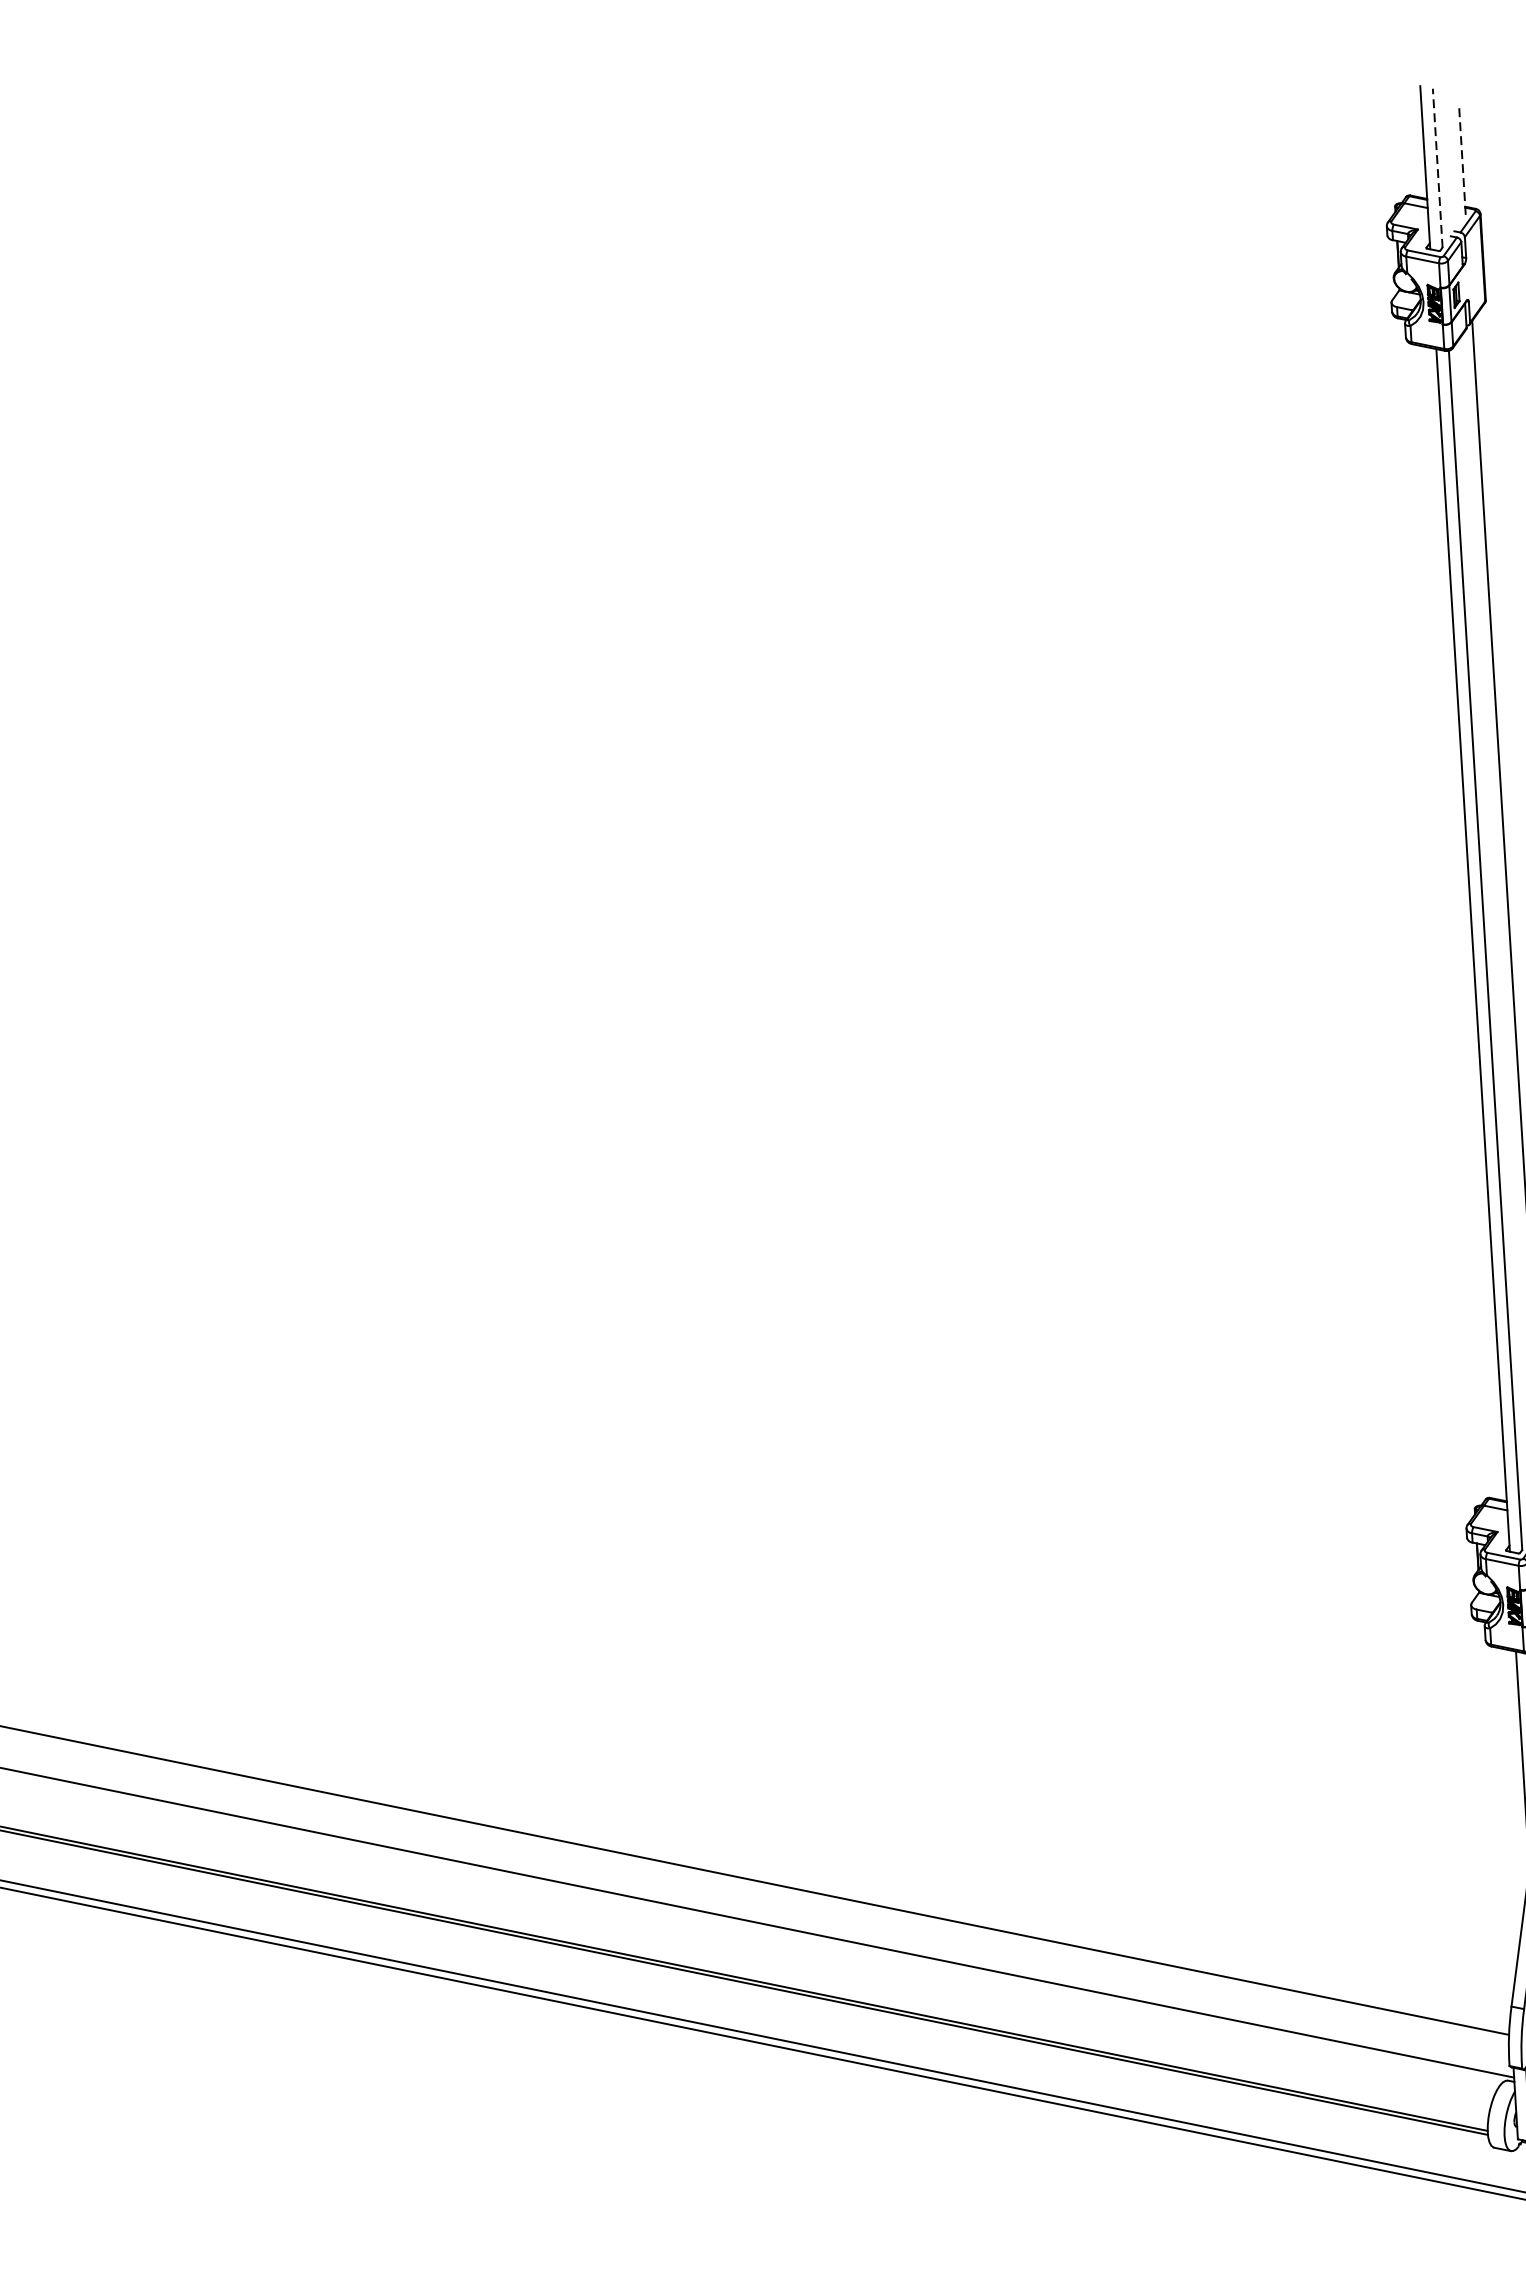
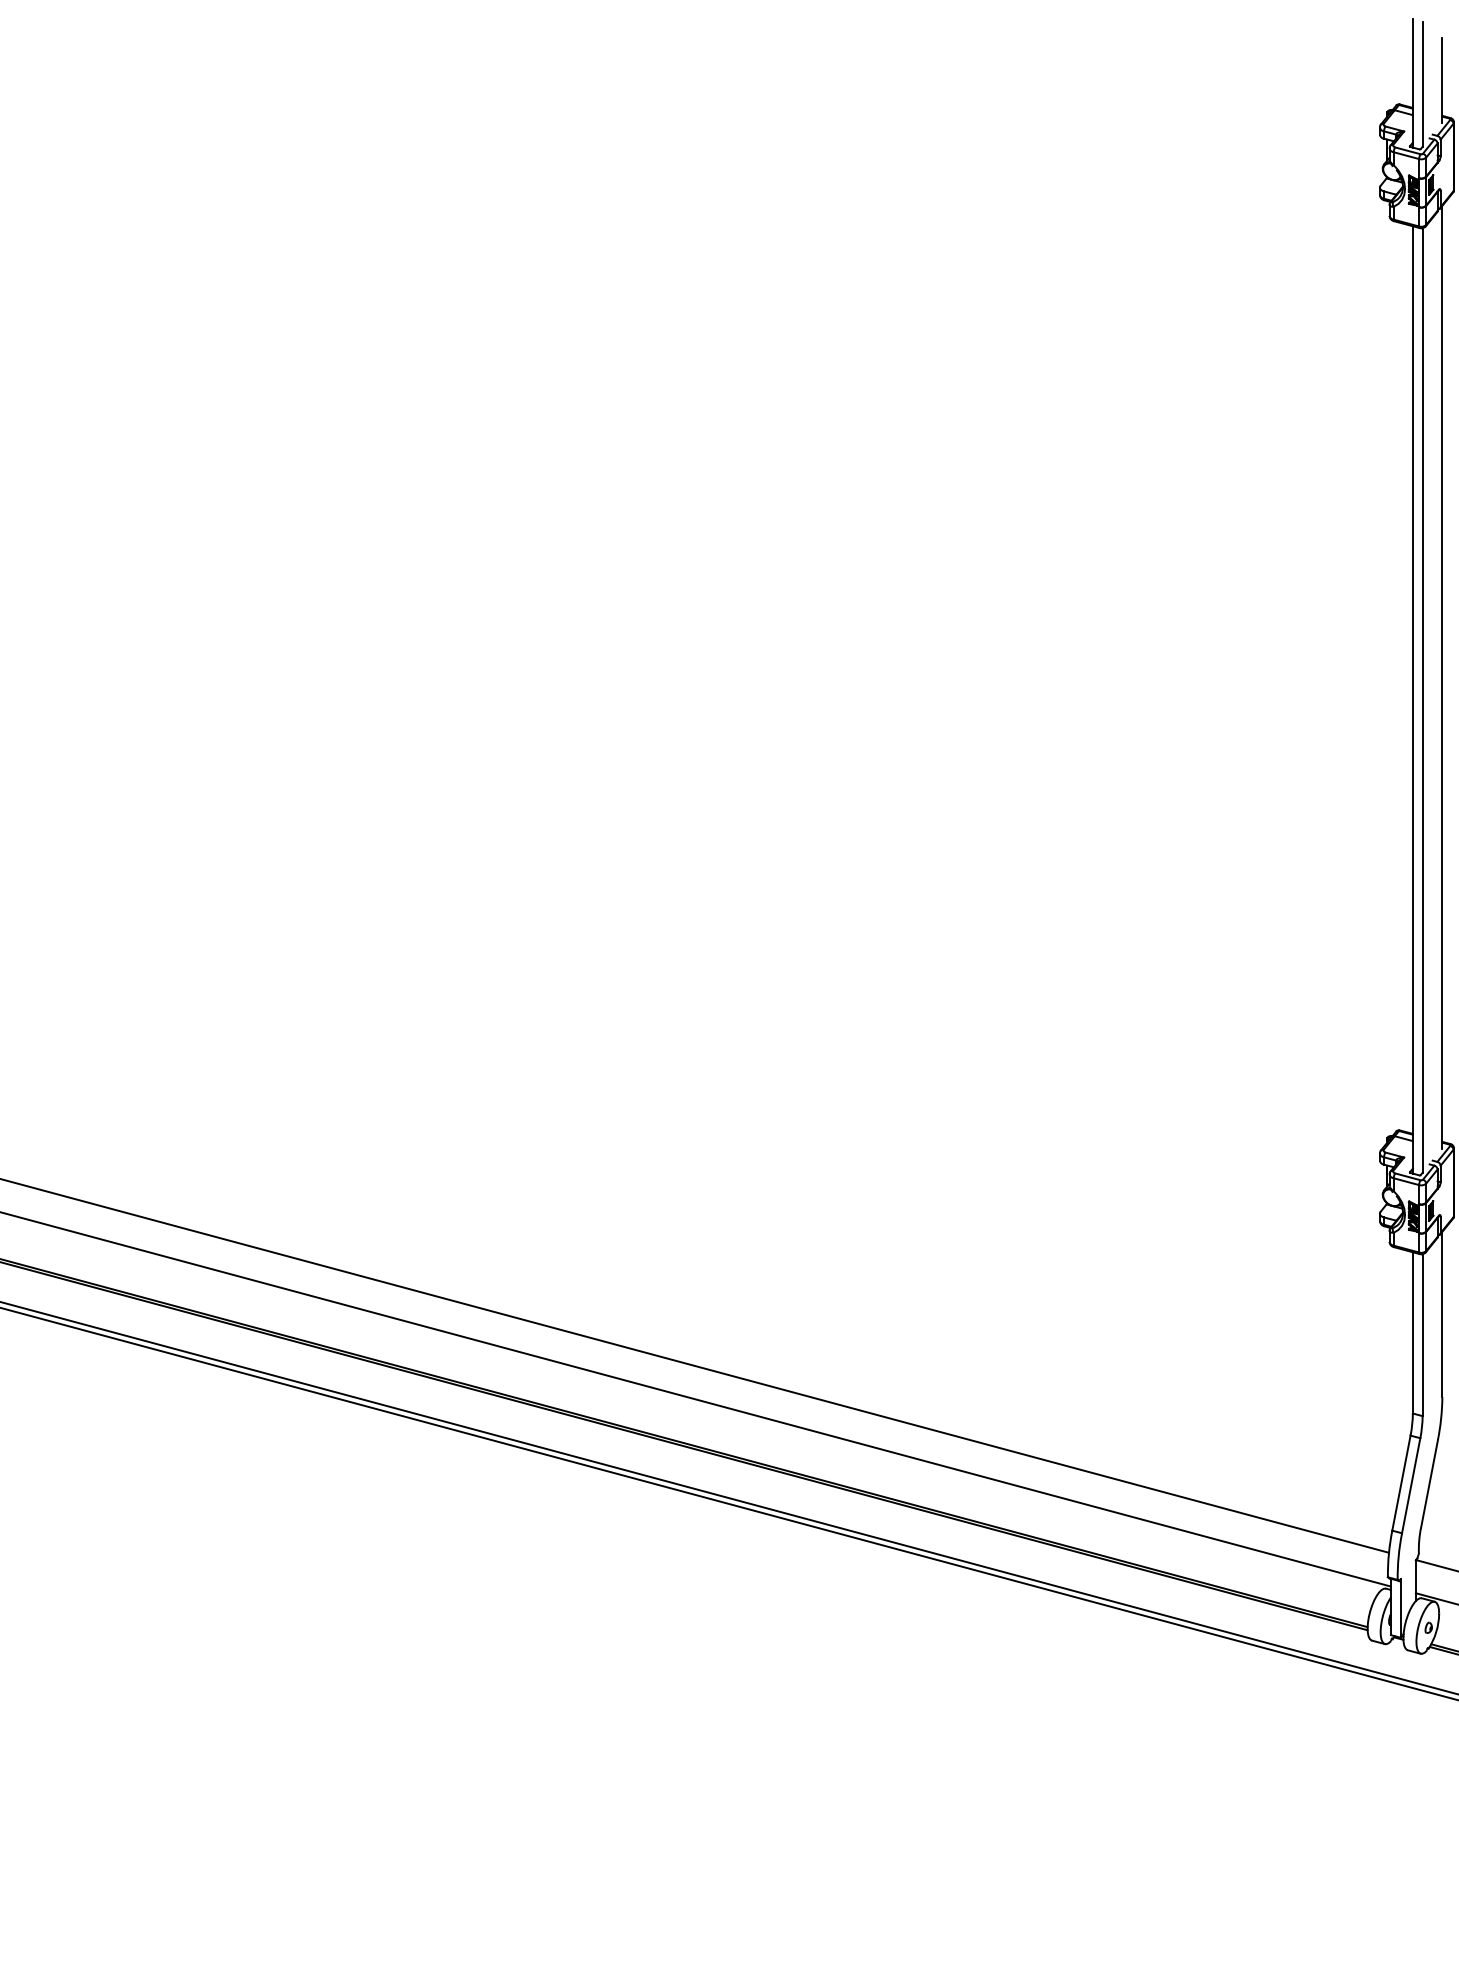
line: (1462, 161) -> (1442, 80), dashed -> solid
line: (1437, 168) -> (1422, 84), dashed -> solid

